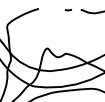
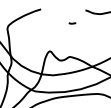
line: (68, 10) -> (72, 23), moved

